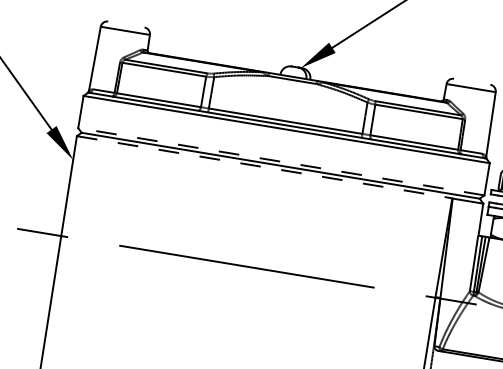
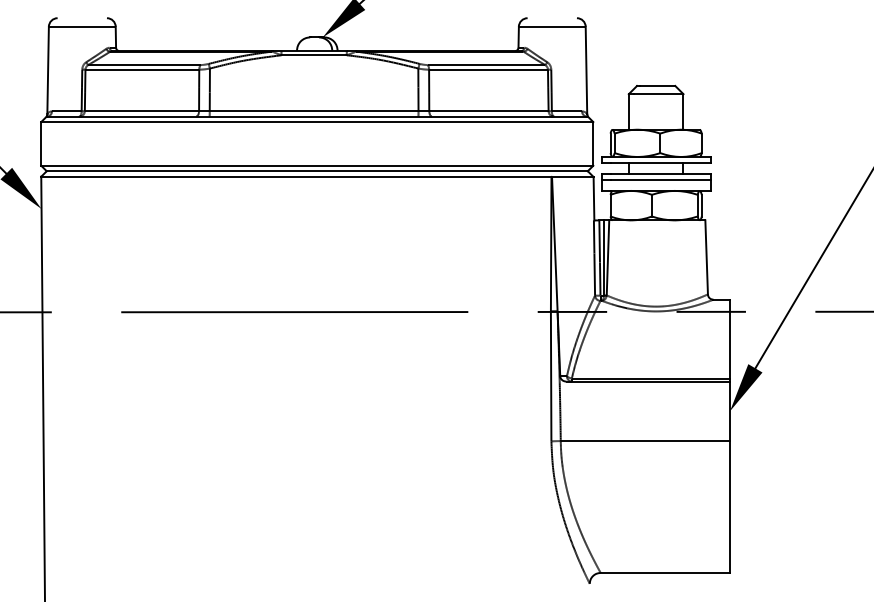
line: (280, 161) -> (316, 165), dashed -> solid
line: (264, 167) -> (296, 176), dashed -> solid

